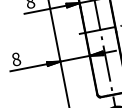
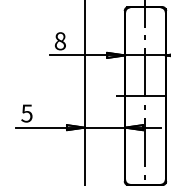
text: (15, 59) -> (26, 113), 8 -> 5

